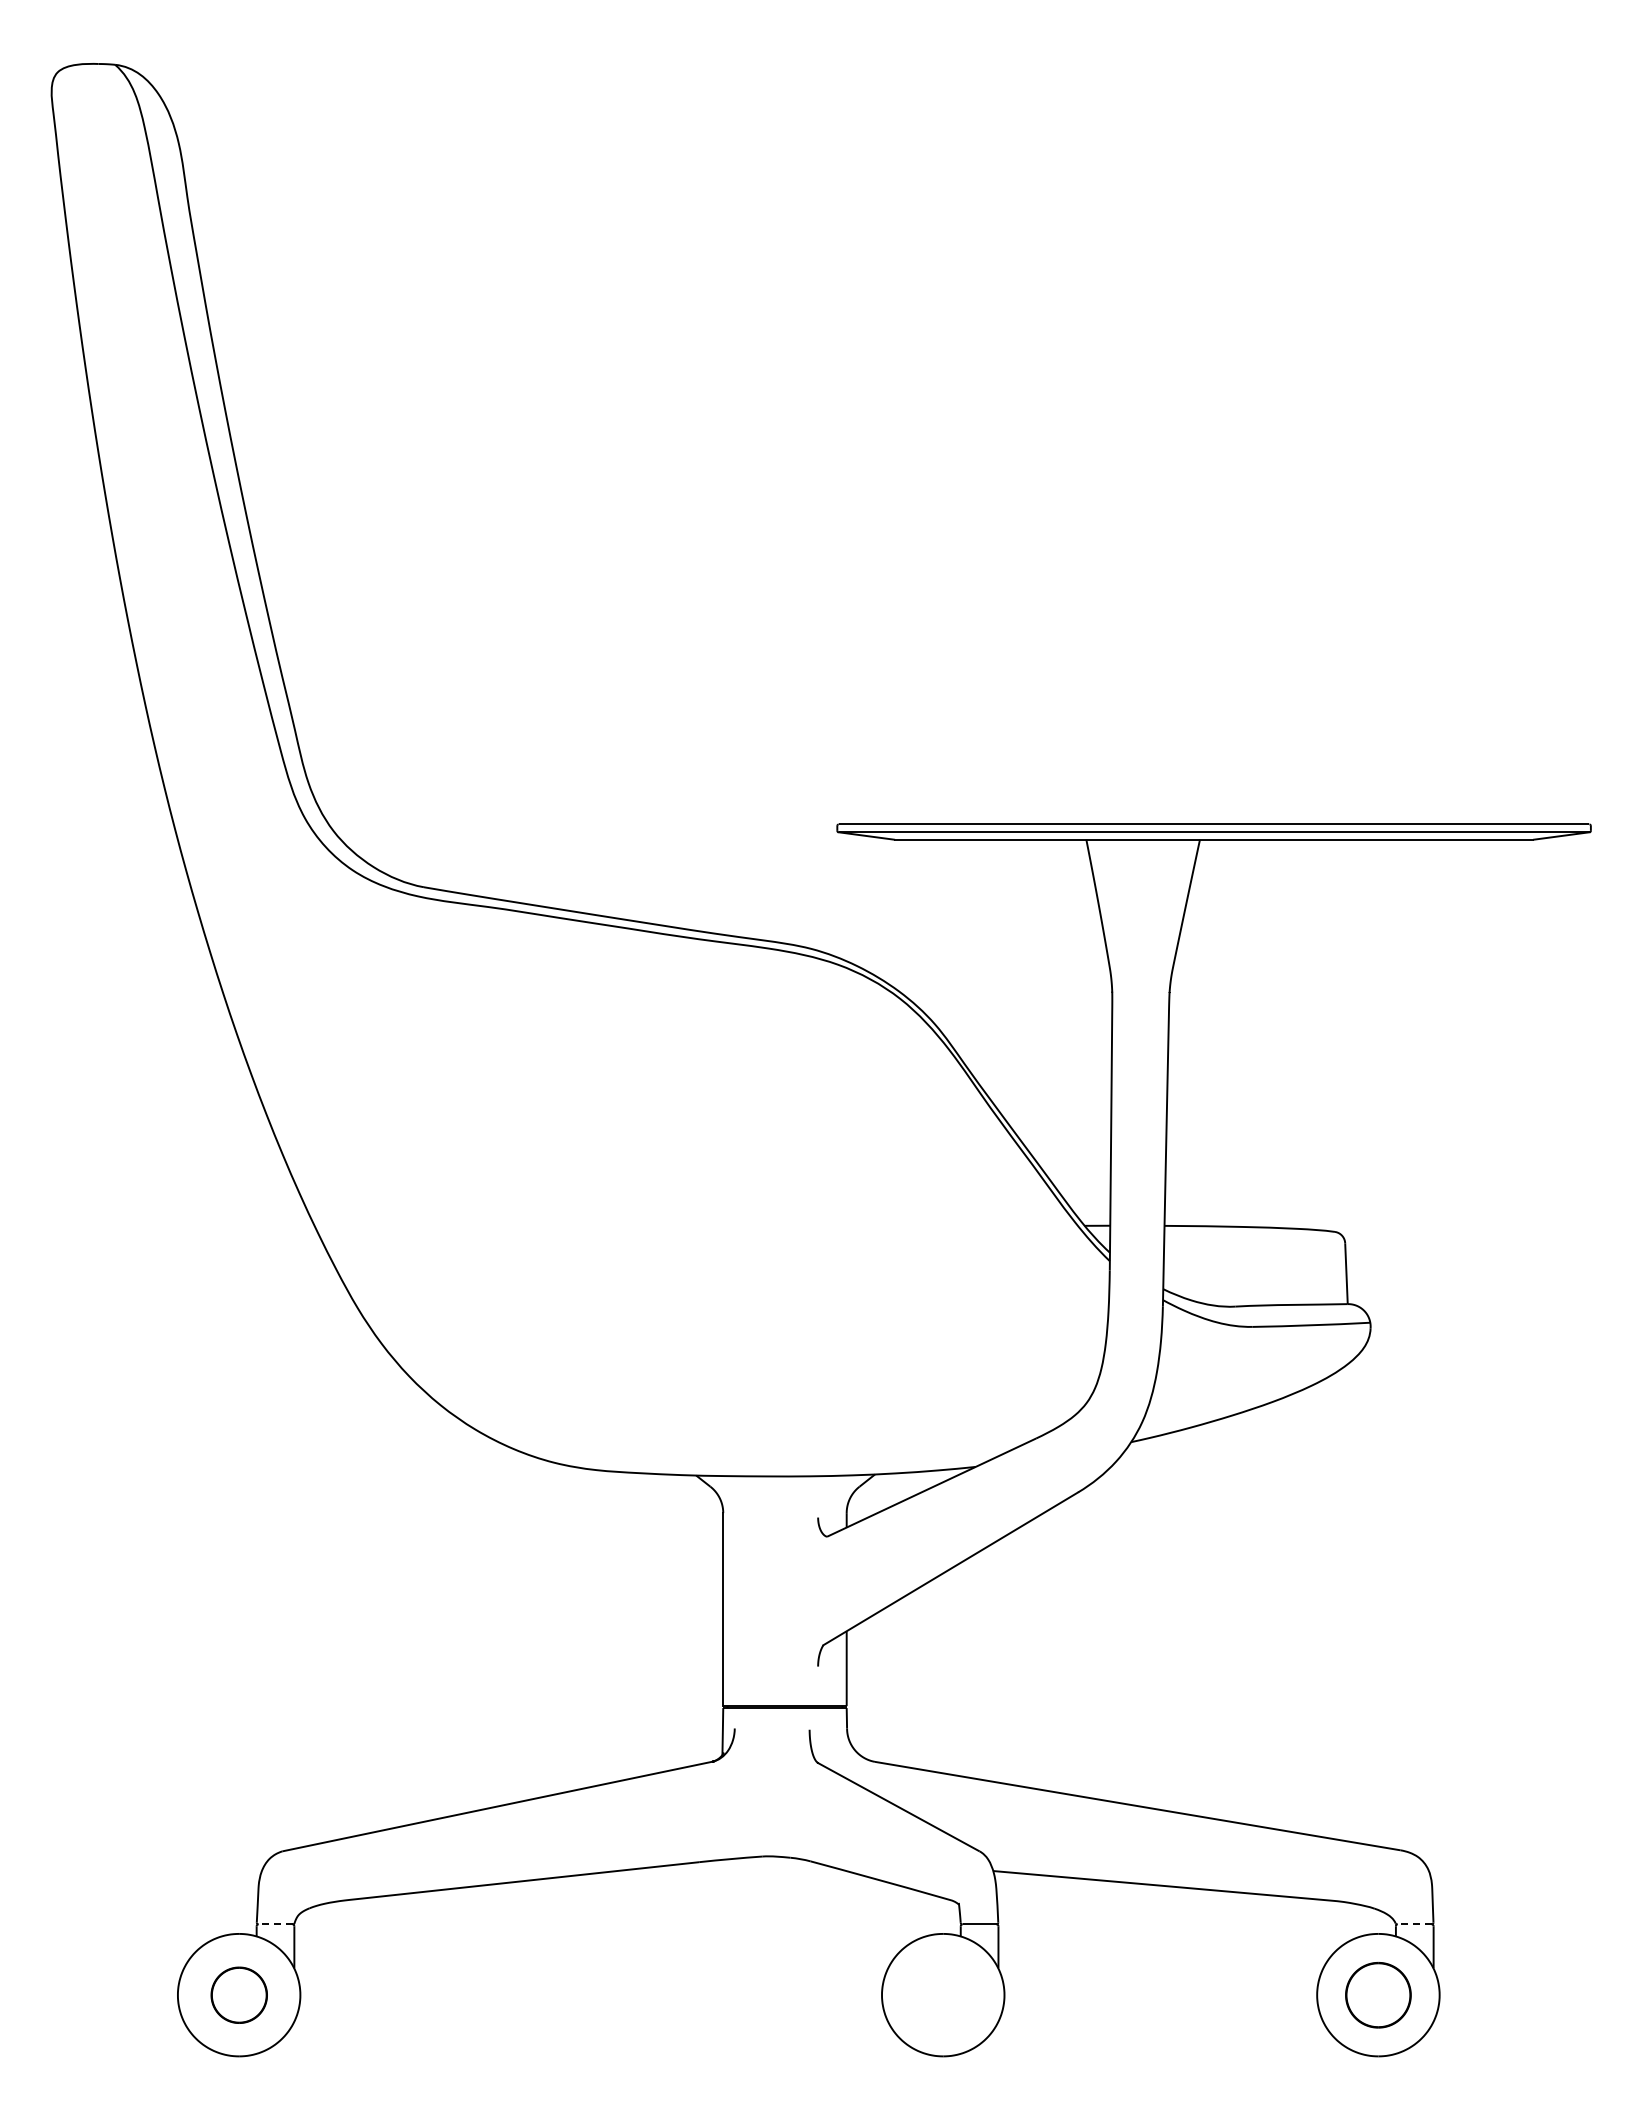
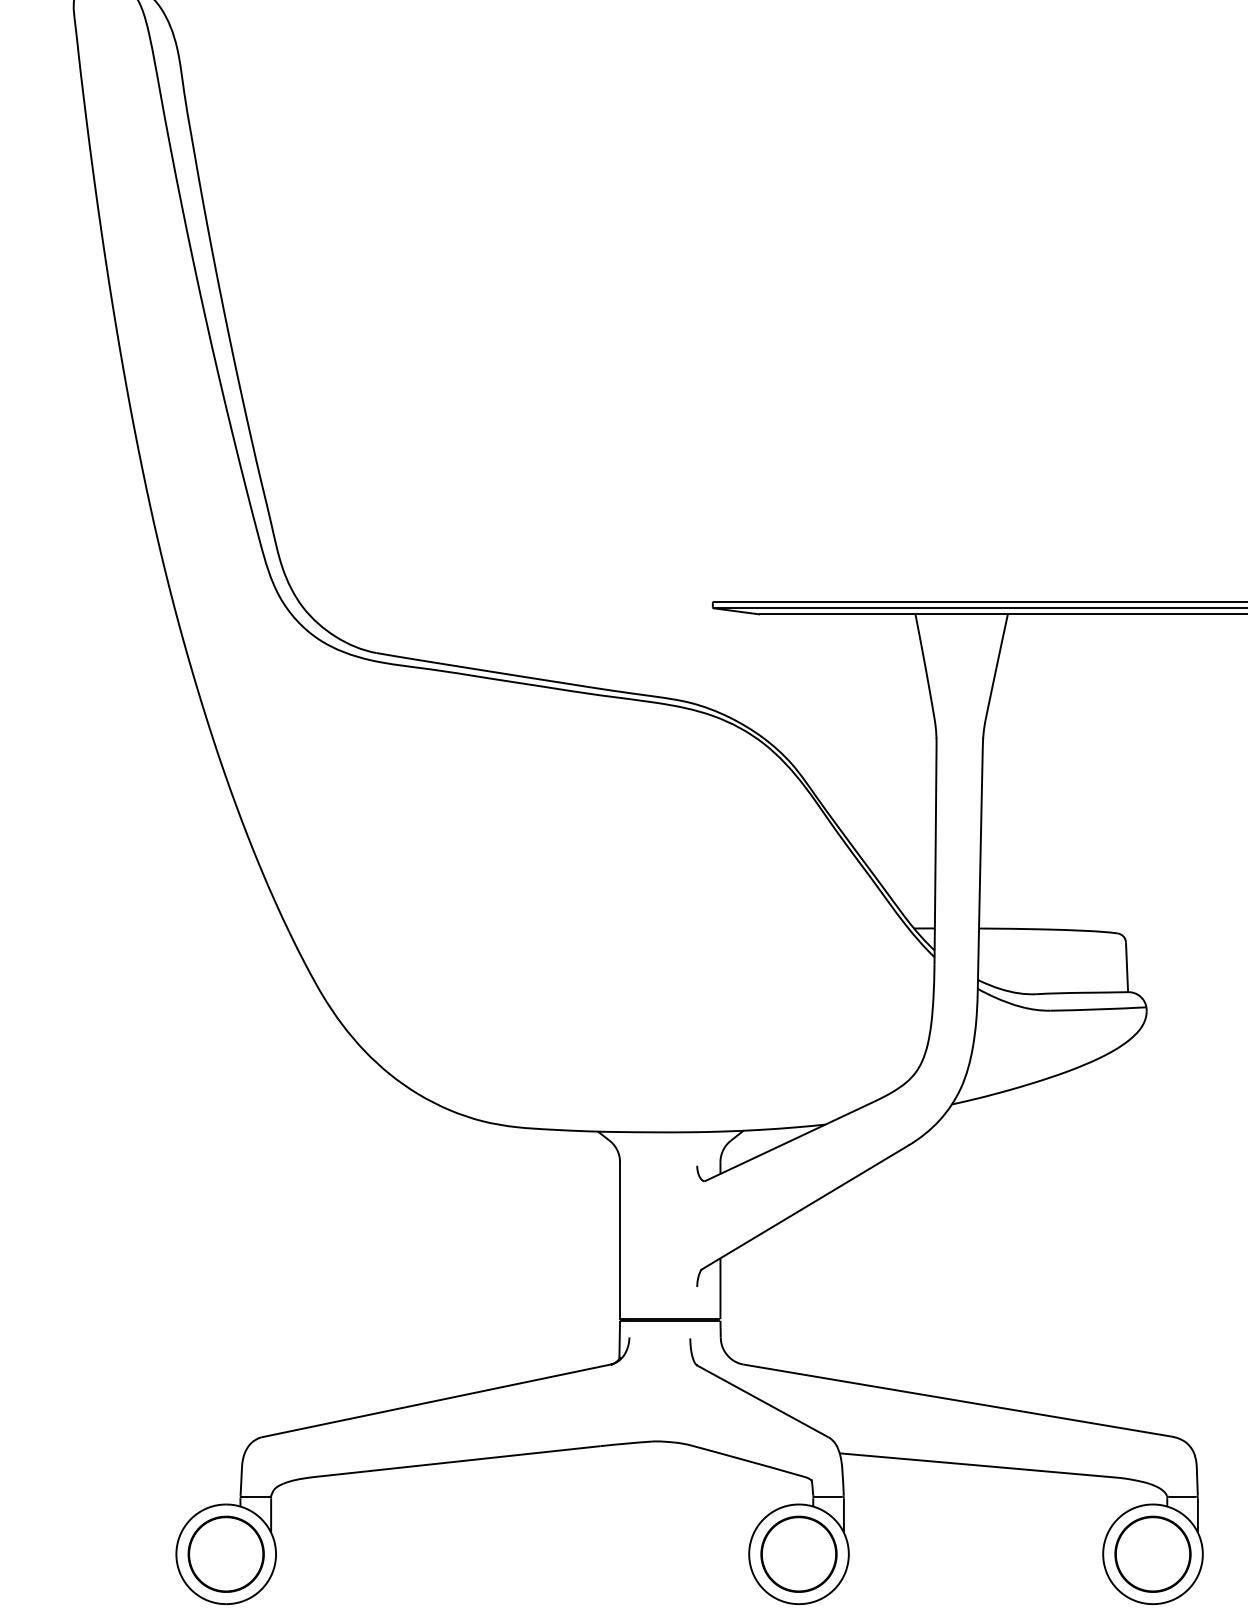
line: (275, 1924) -> (255, 1496), dashed -> solid
line: (1414, 1924) -> (1182, 1496), dashed -> solid
part: (239, 1995) -> (226, 1554), size x1.67
part: (943, 1995) -> (799, 1554), added
part: (1378, 1995) -> (1153, 1554), size x1.43

